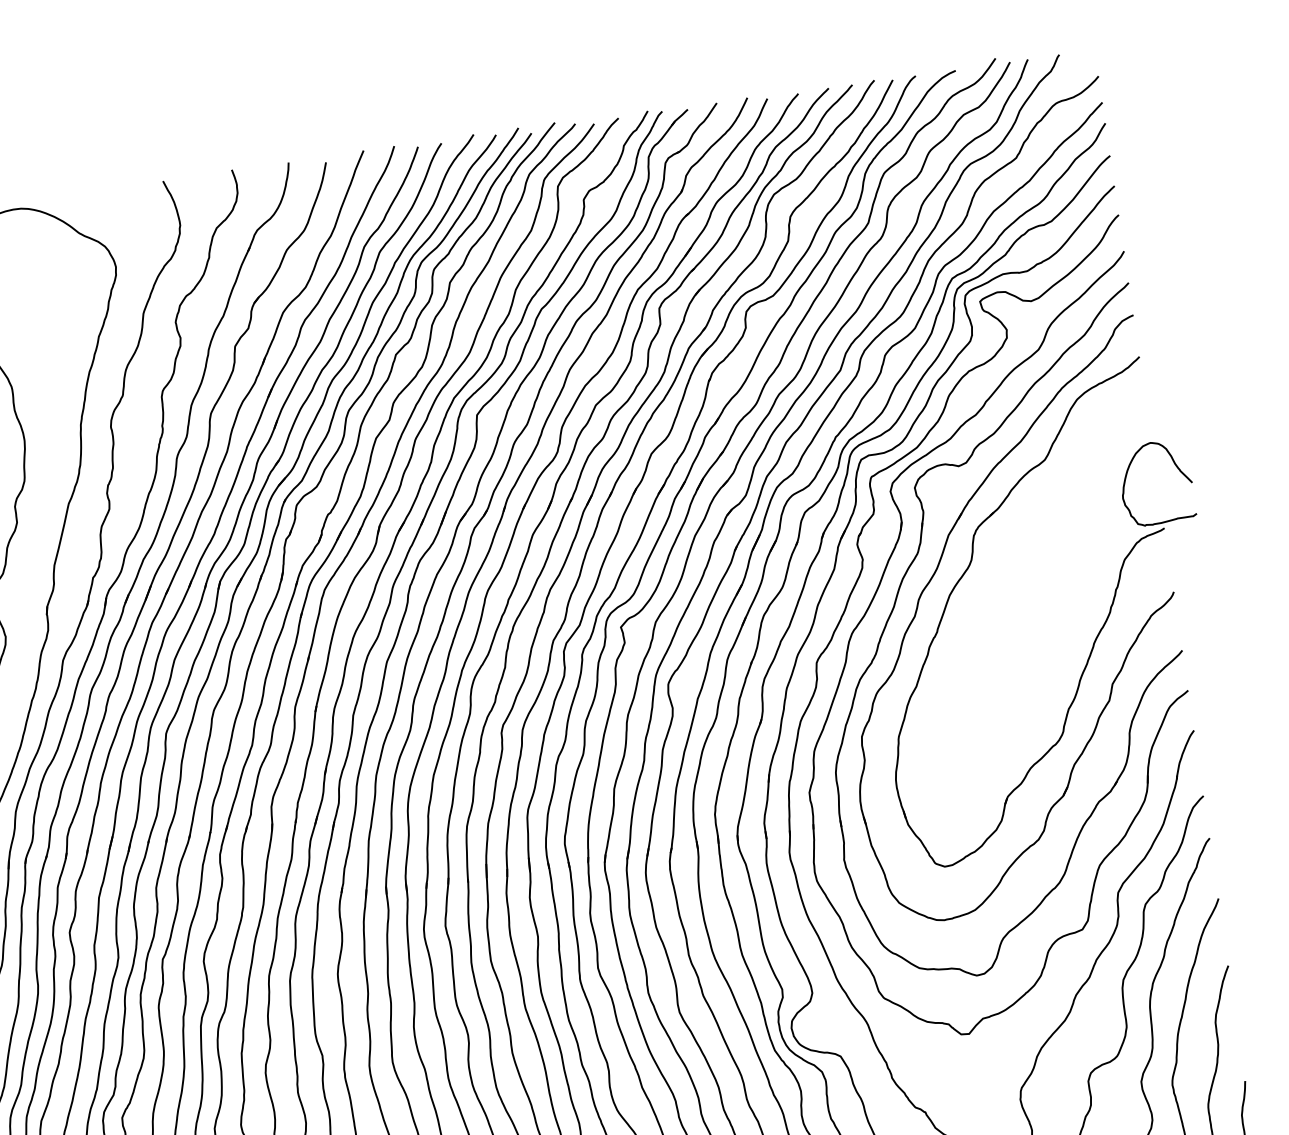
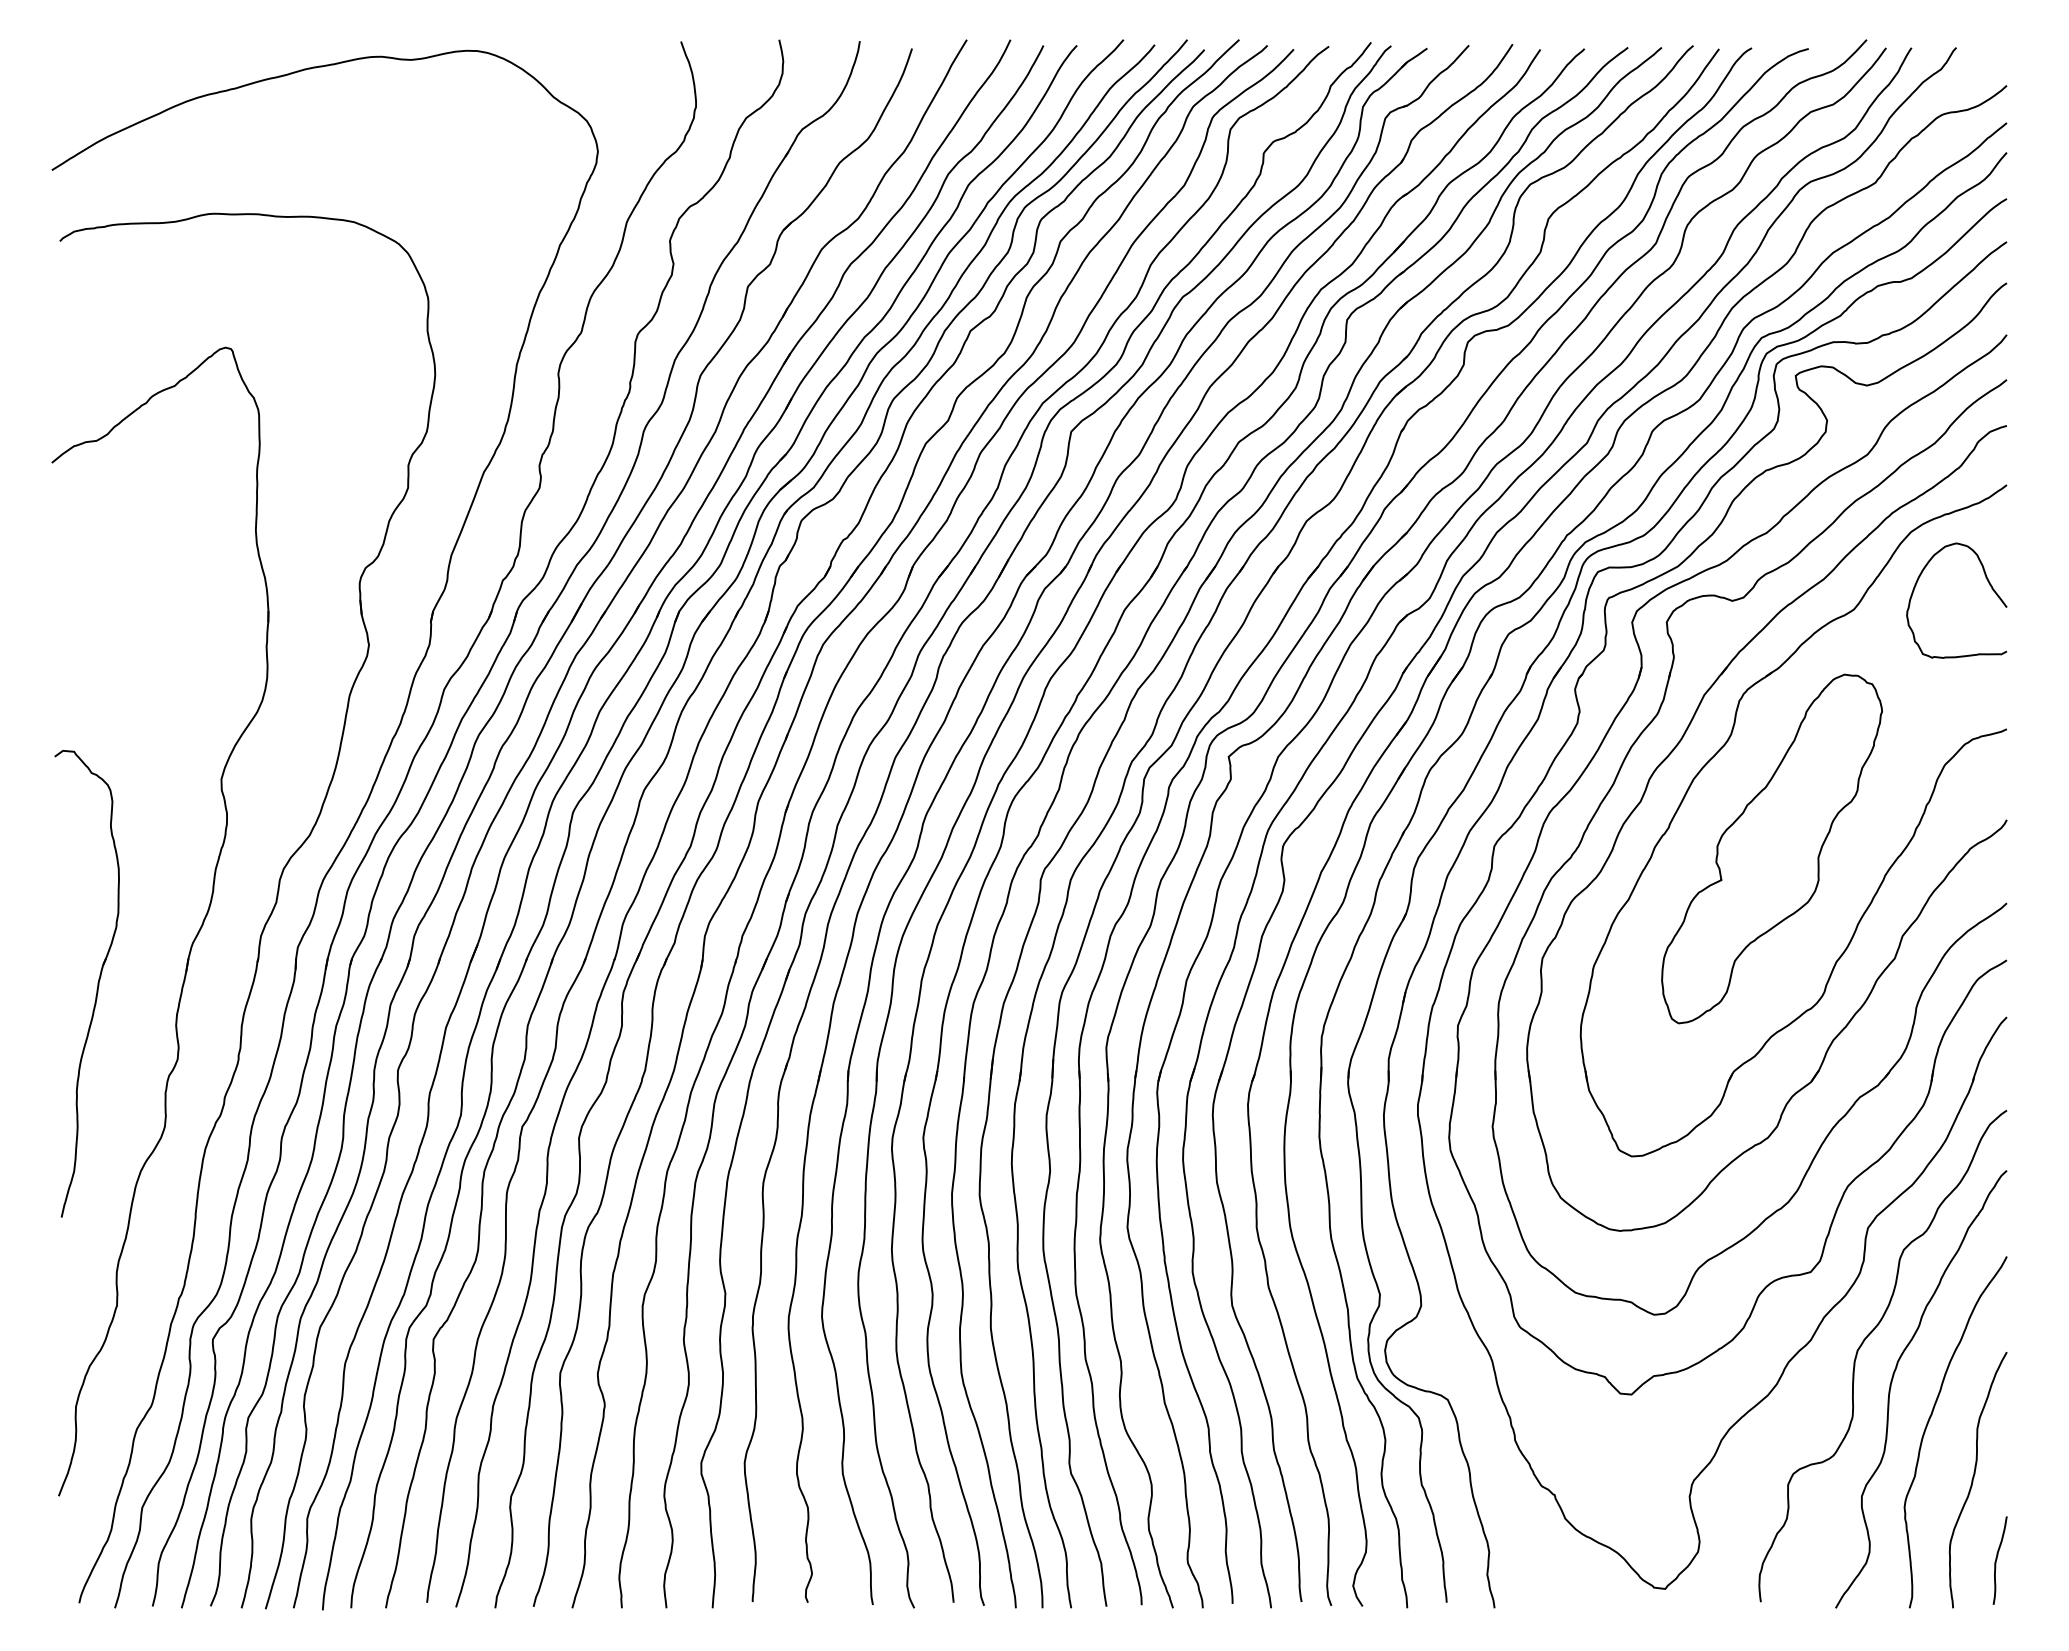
curve: (1177, 467) -> (1988, 583), moved
part: (1011, 636) -> (1771, 848), added

